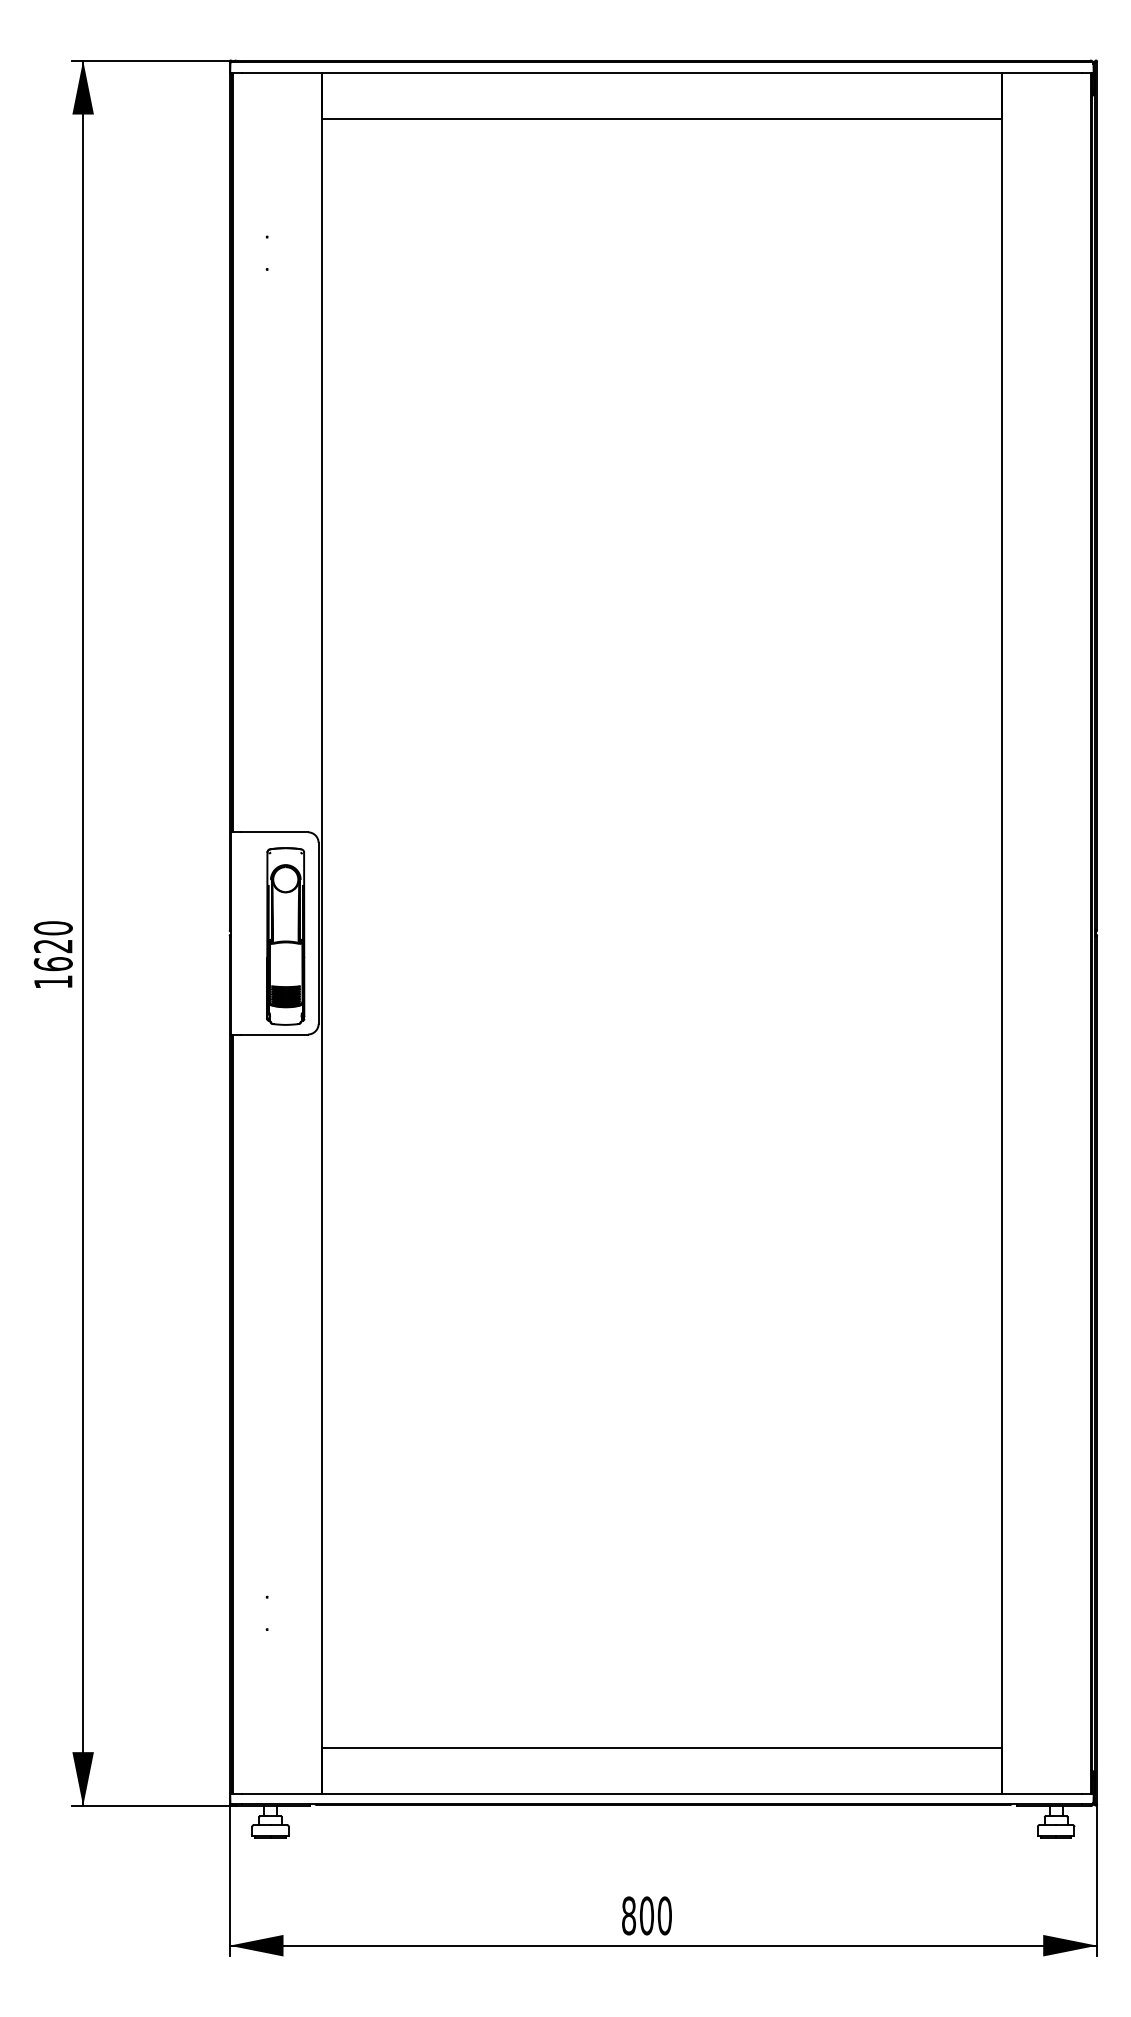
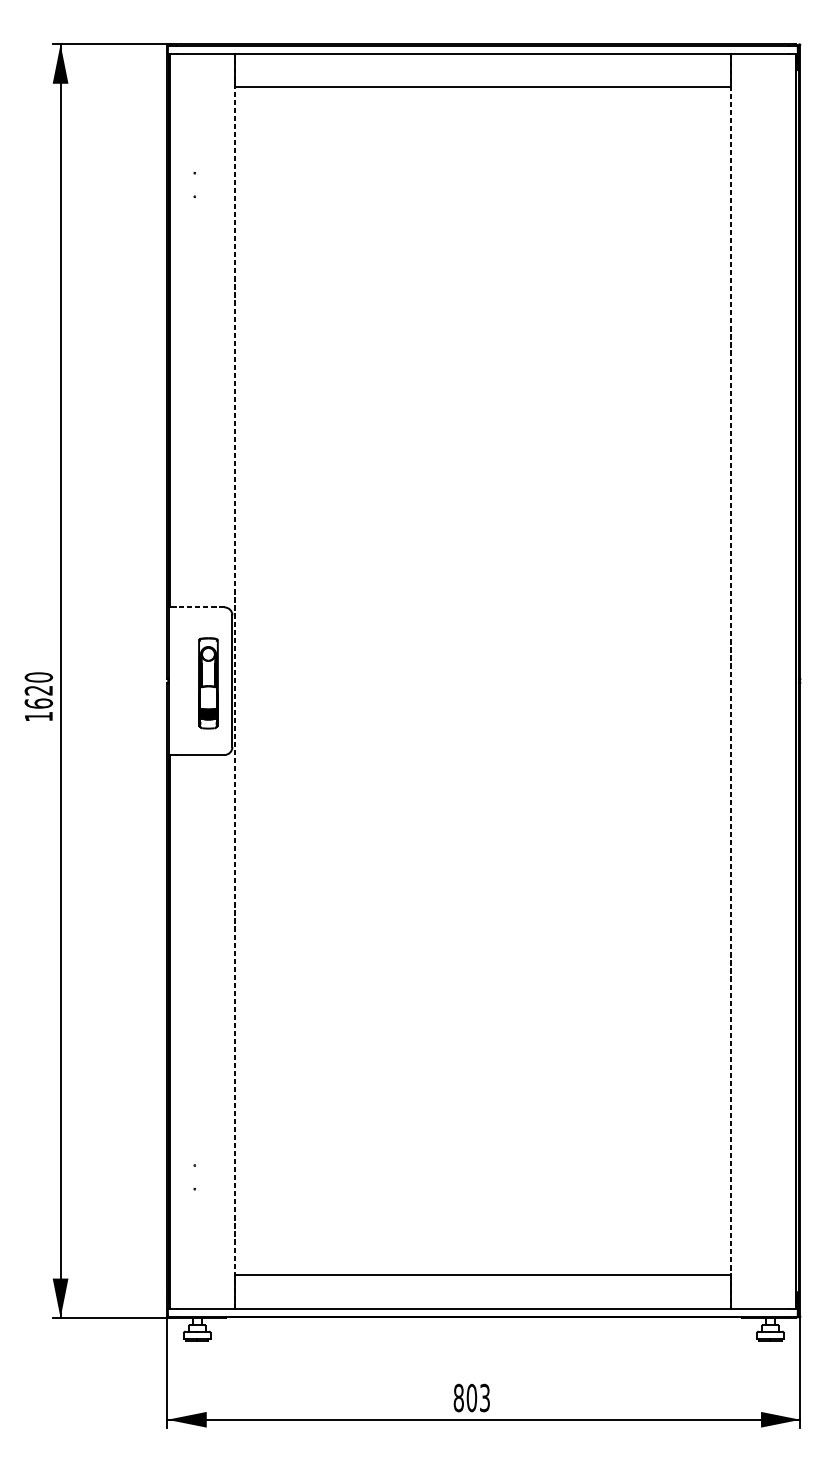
line: (274, 832) -> (200, 607), solid -> dashed
line: (321, 932) -> (234, 680), solid -> dashed
line: (1002, 933) -> (731, 681), solid -> dashed
part: (285, 936) -> (208, 683), size x0.7
text: (664, 1915) -> (484, 1397), 800 -> 803

